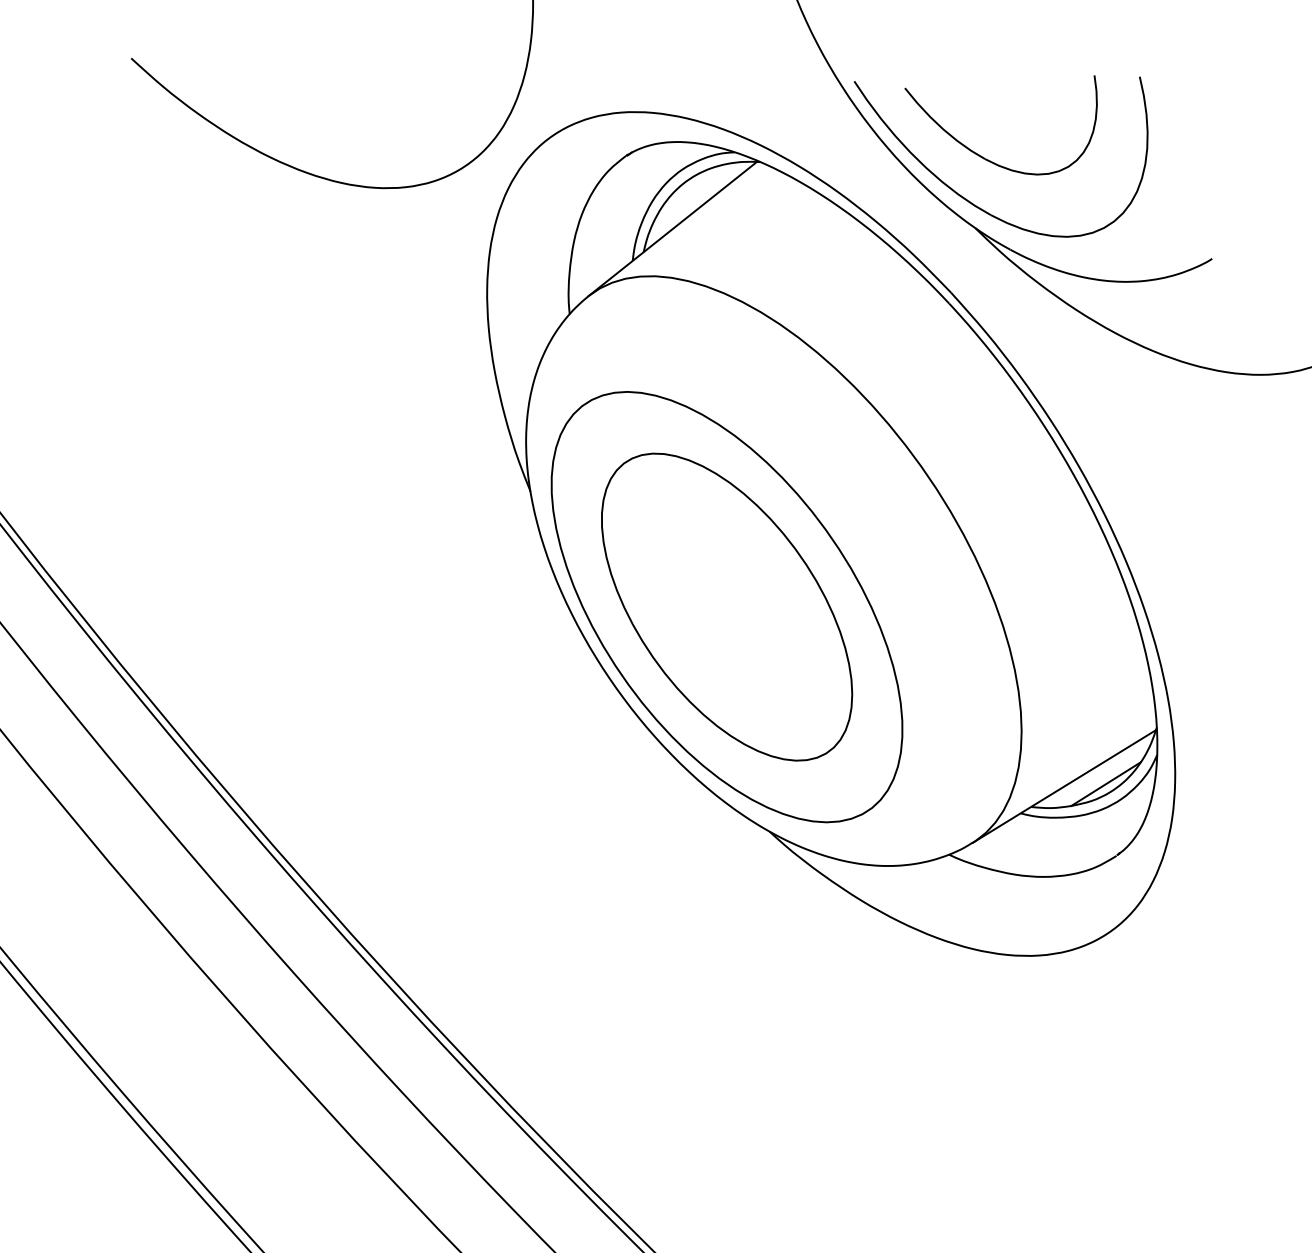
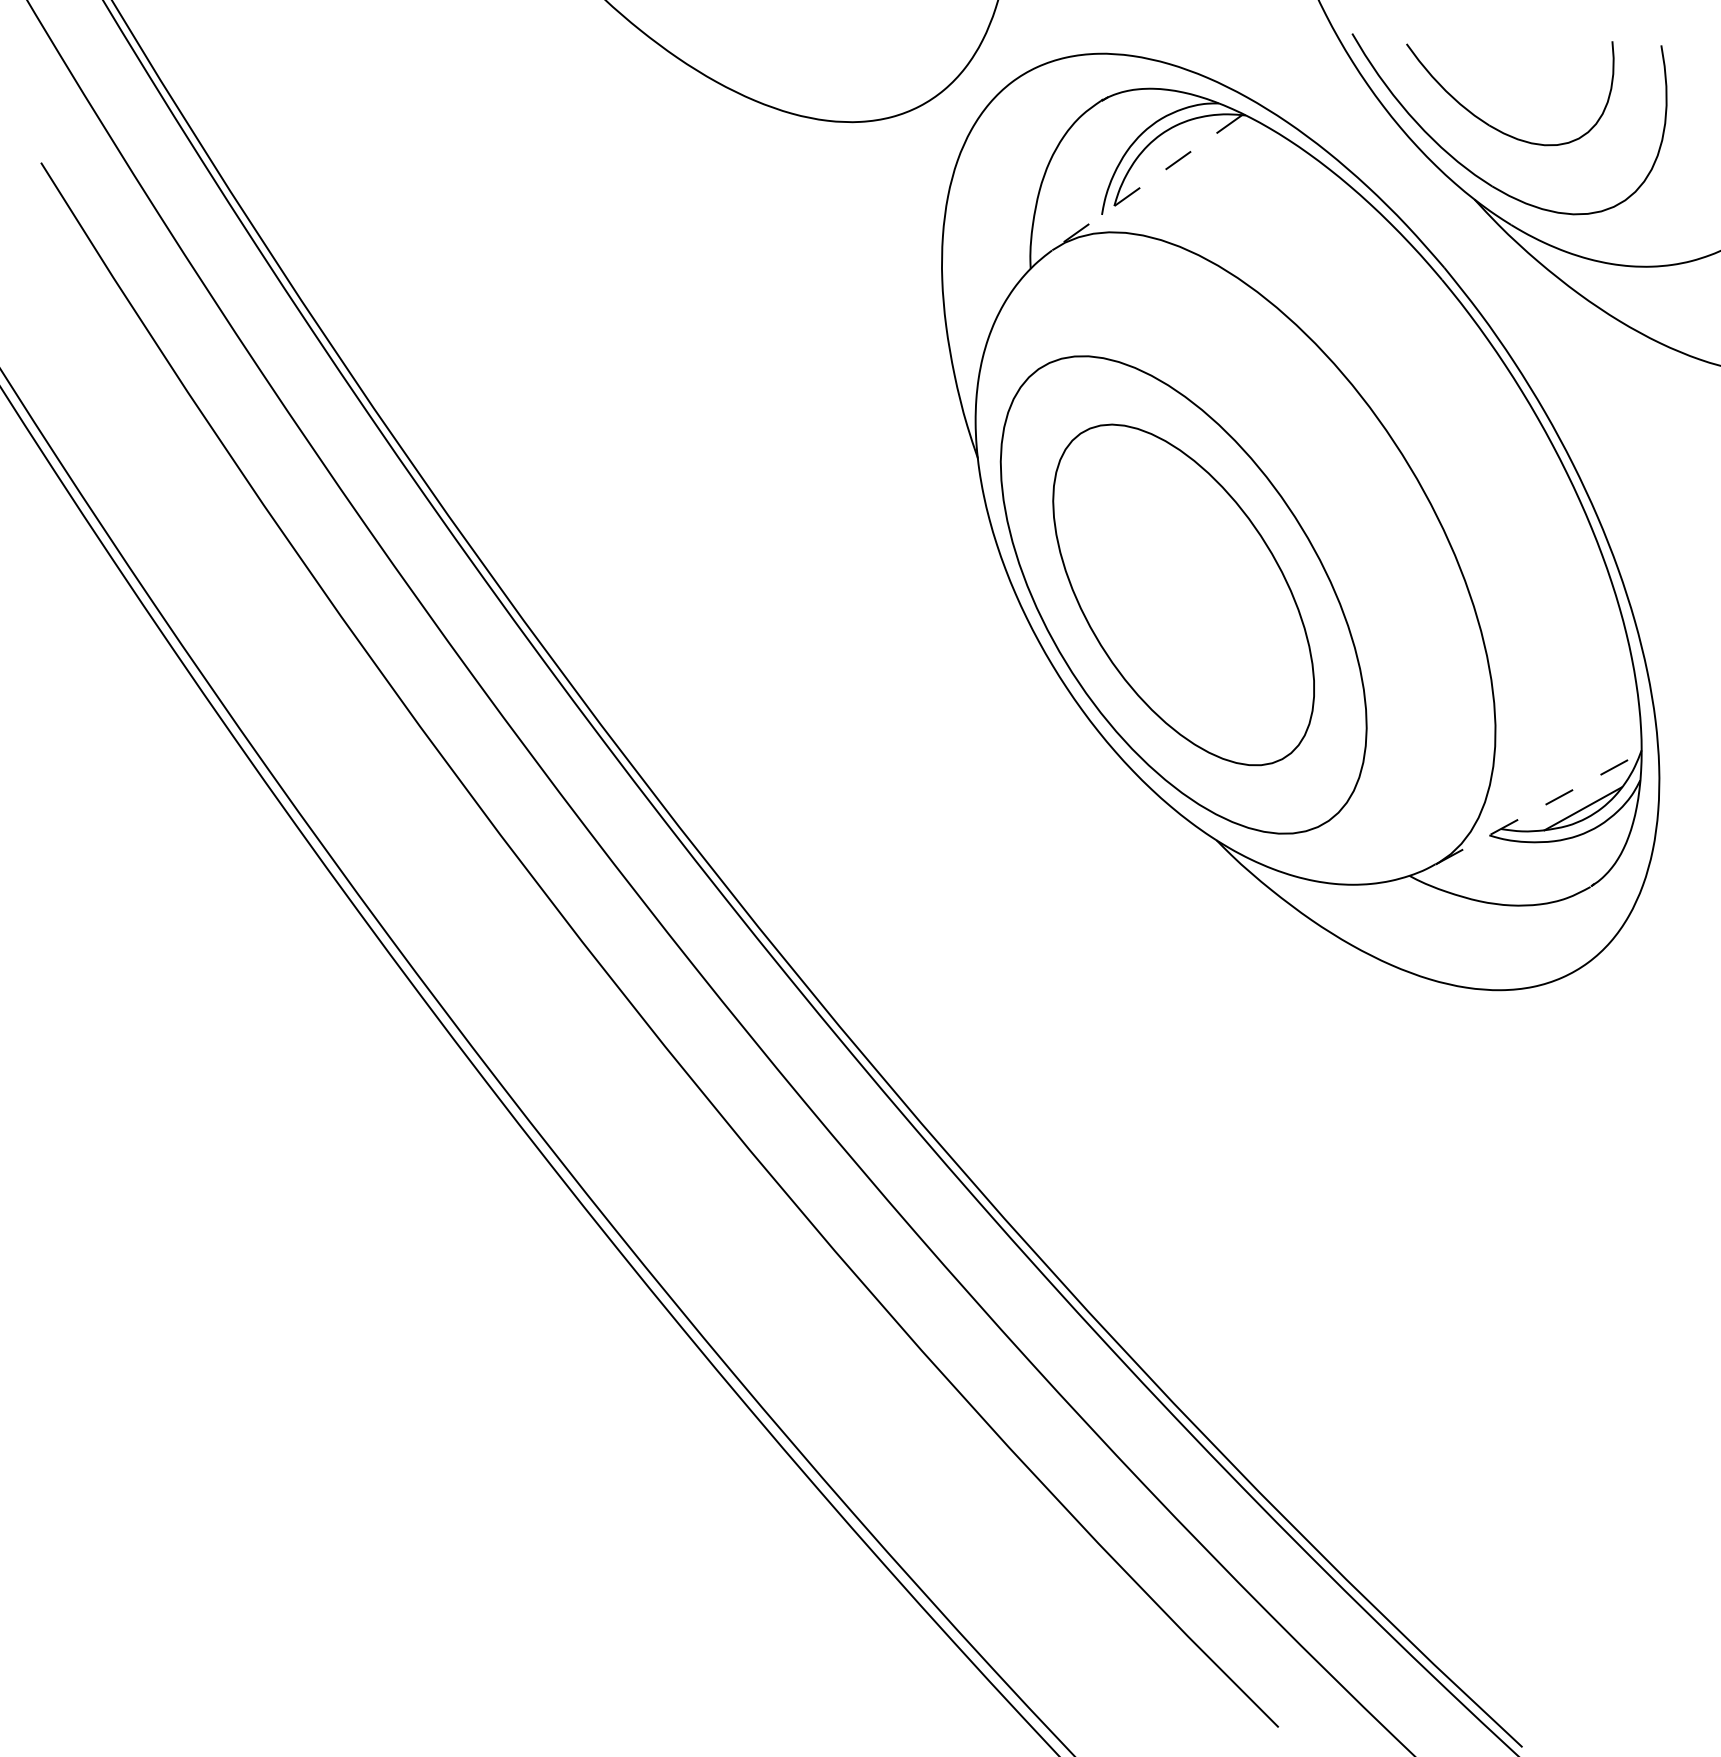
line: (672, 229) -> (1146, 183), solid -> dashed
line: (1064, 786) -> (1538, 808), solid -> dashed

